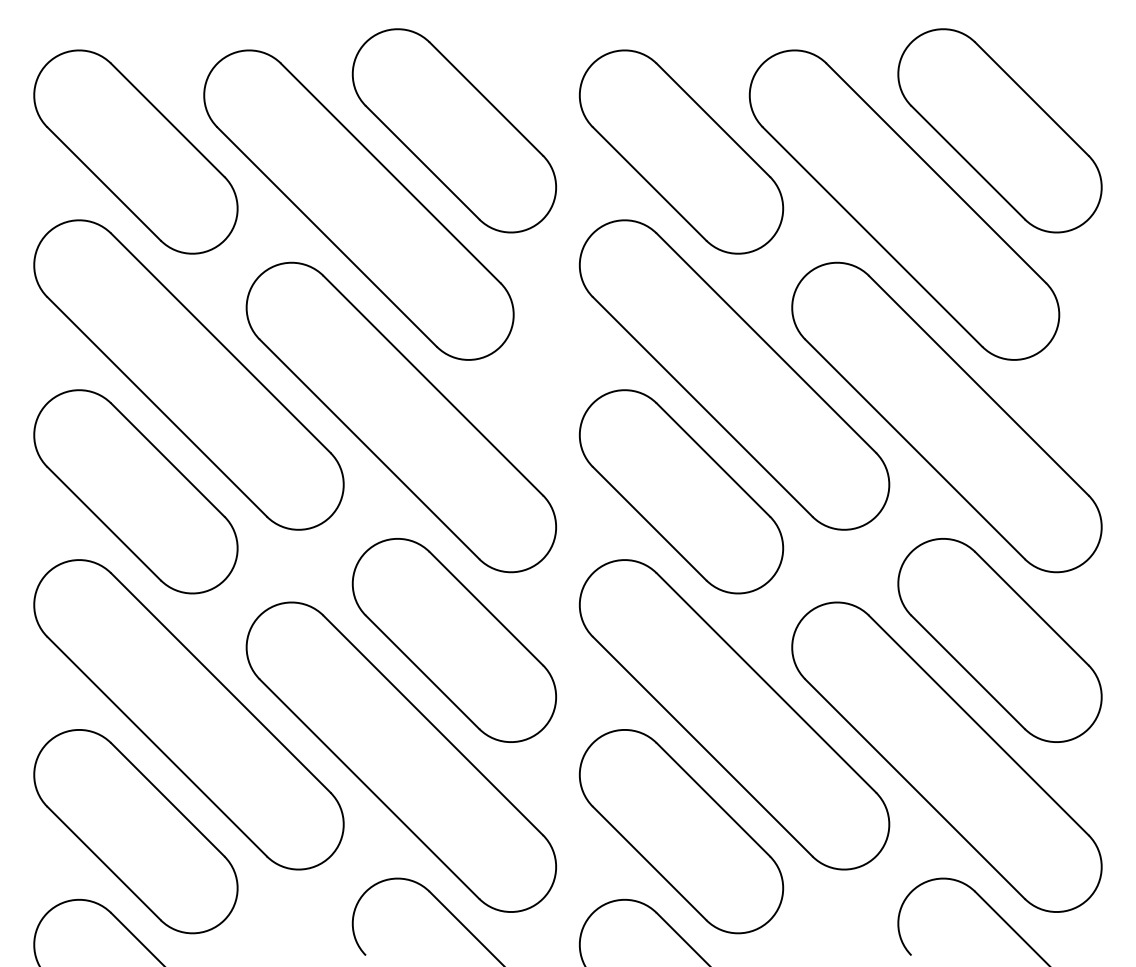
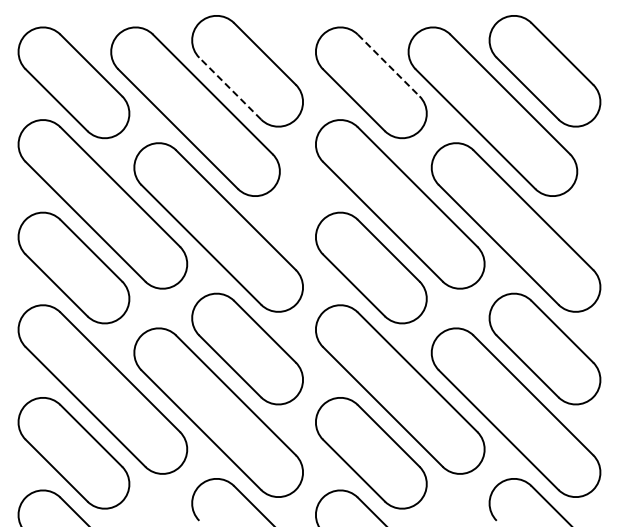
line: (712, 120) -> (388, 65), solid -> dashed
line: (423, 162) -> (230, 88), solid -> dashed

